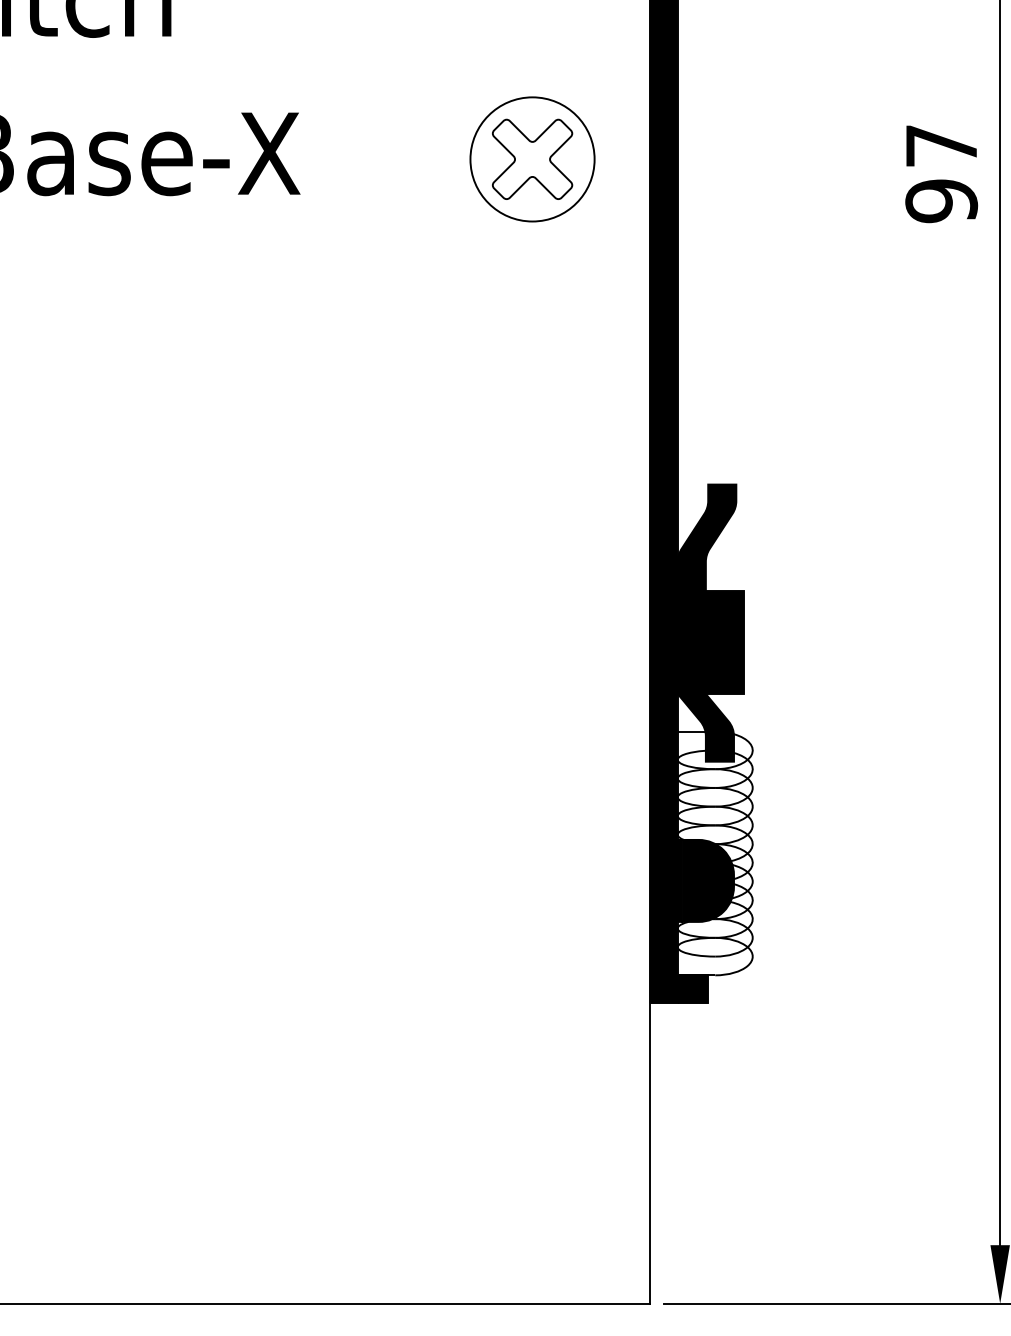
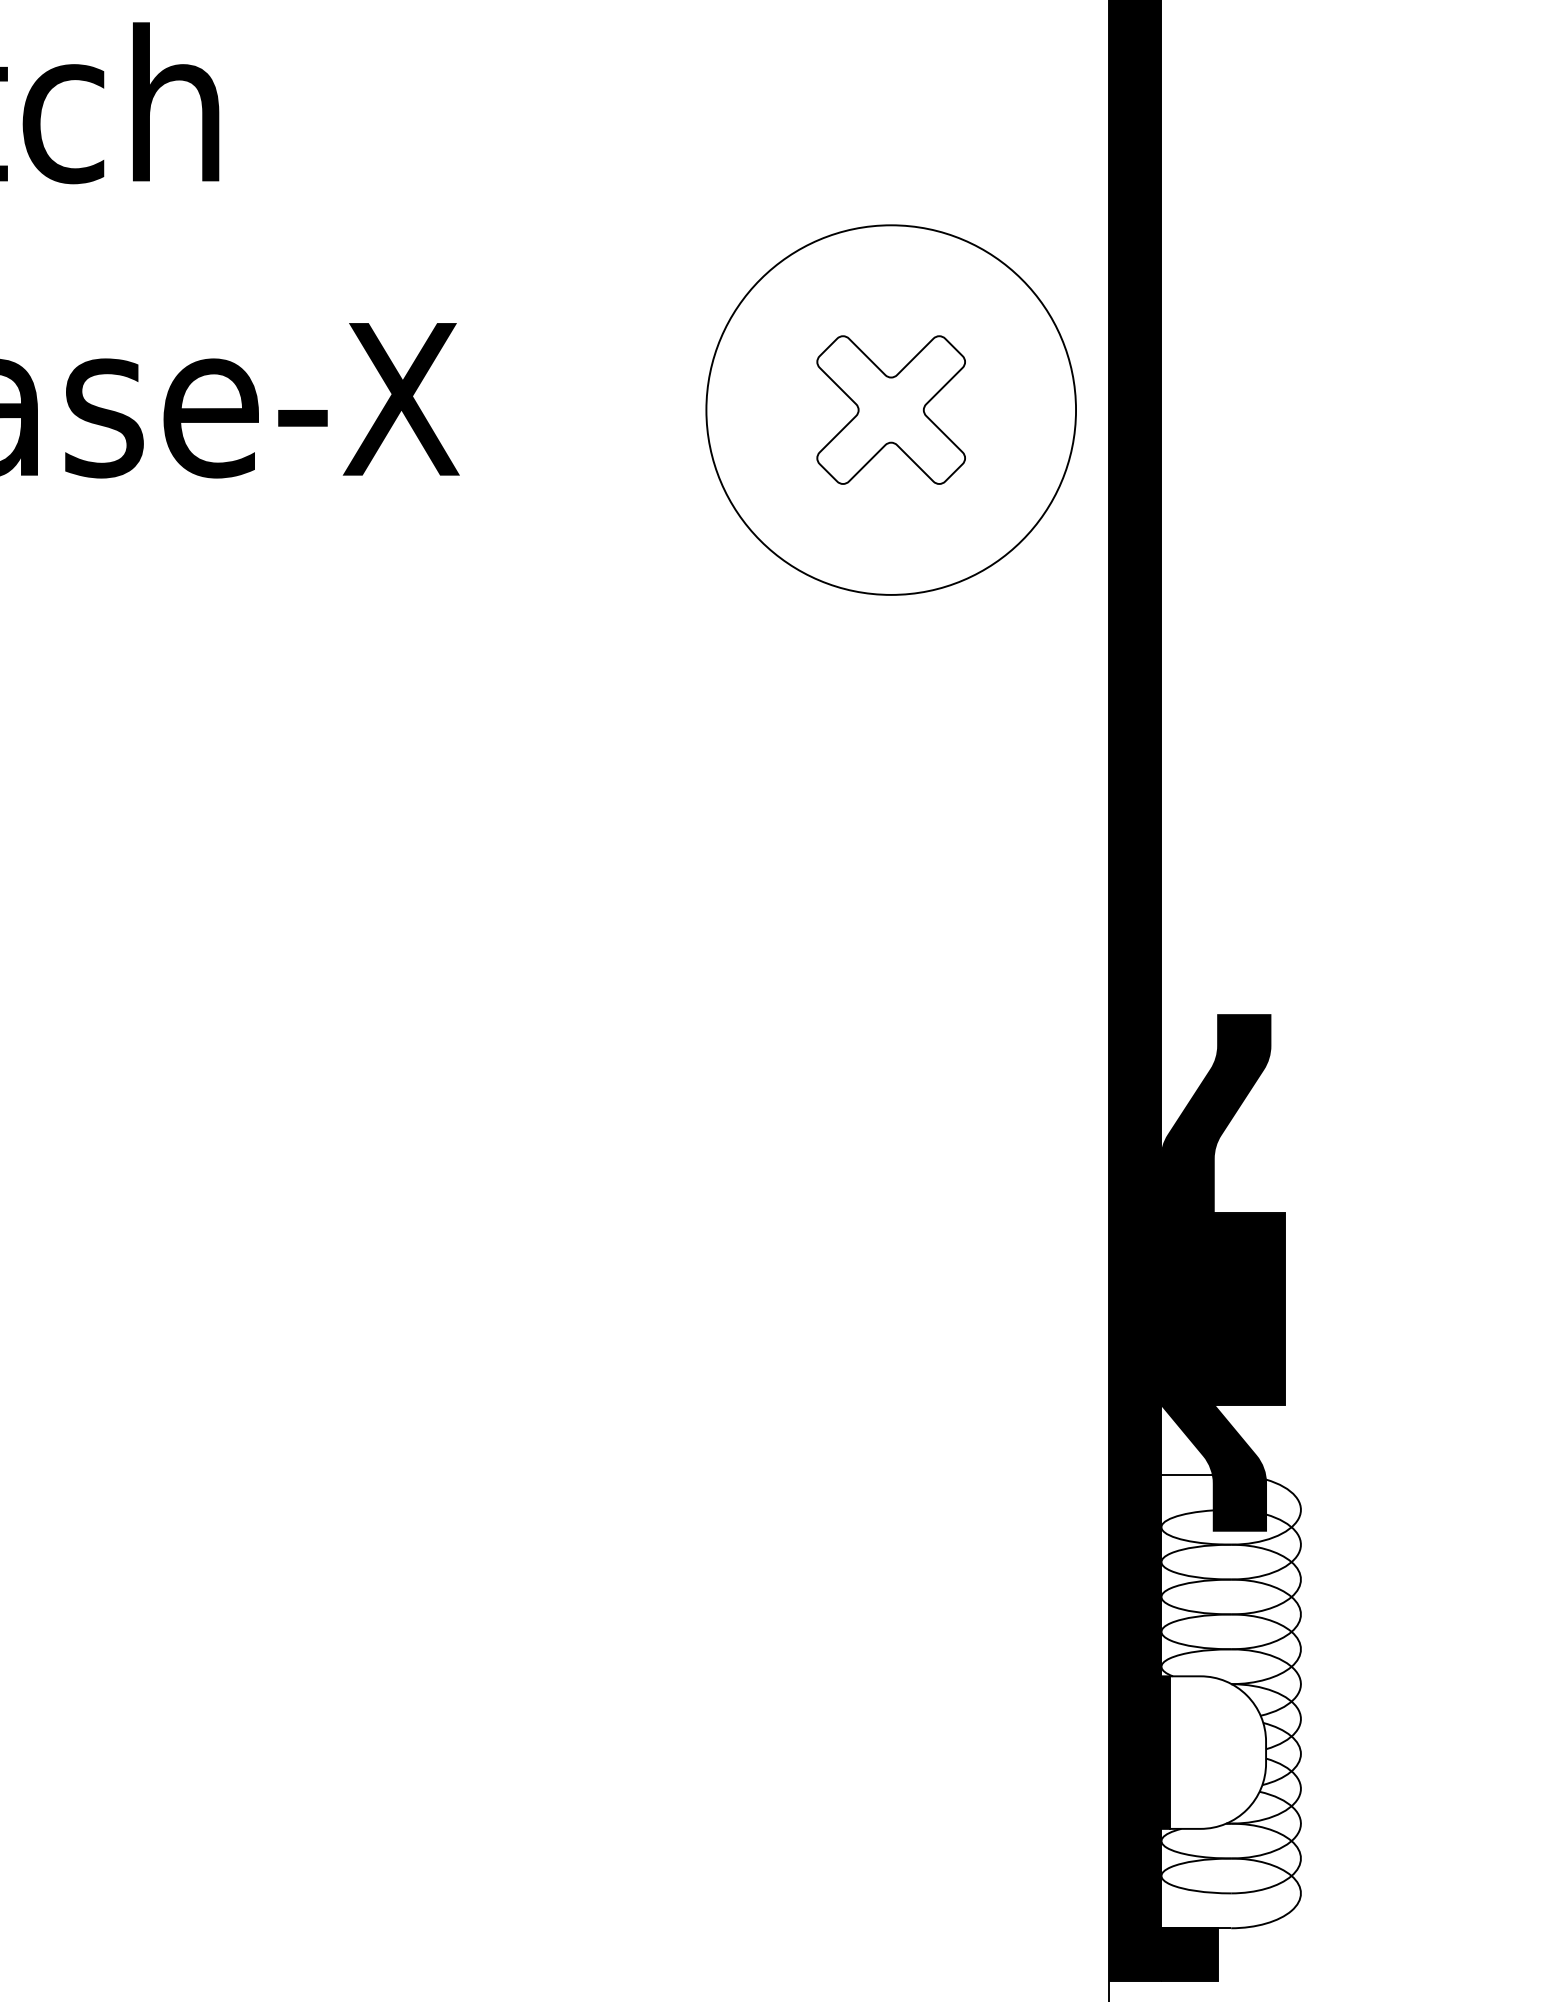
circle: (532, 159) -> (891, 410), size x1.6
fill: (707, 880) -> (1216, 1751), removed

